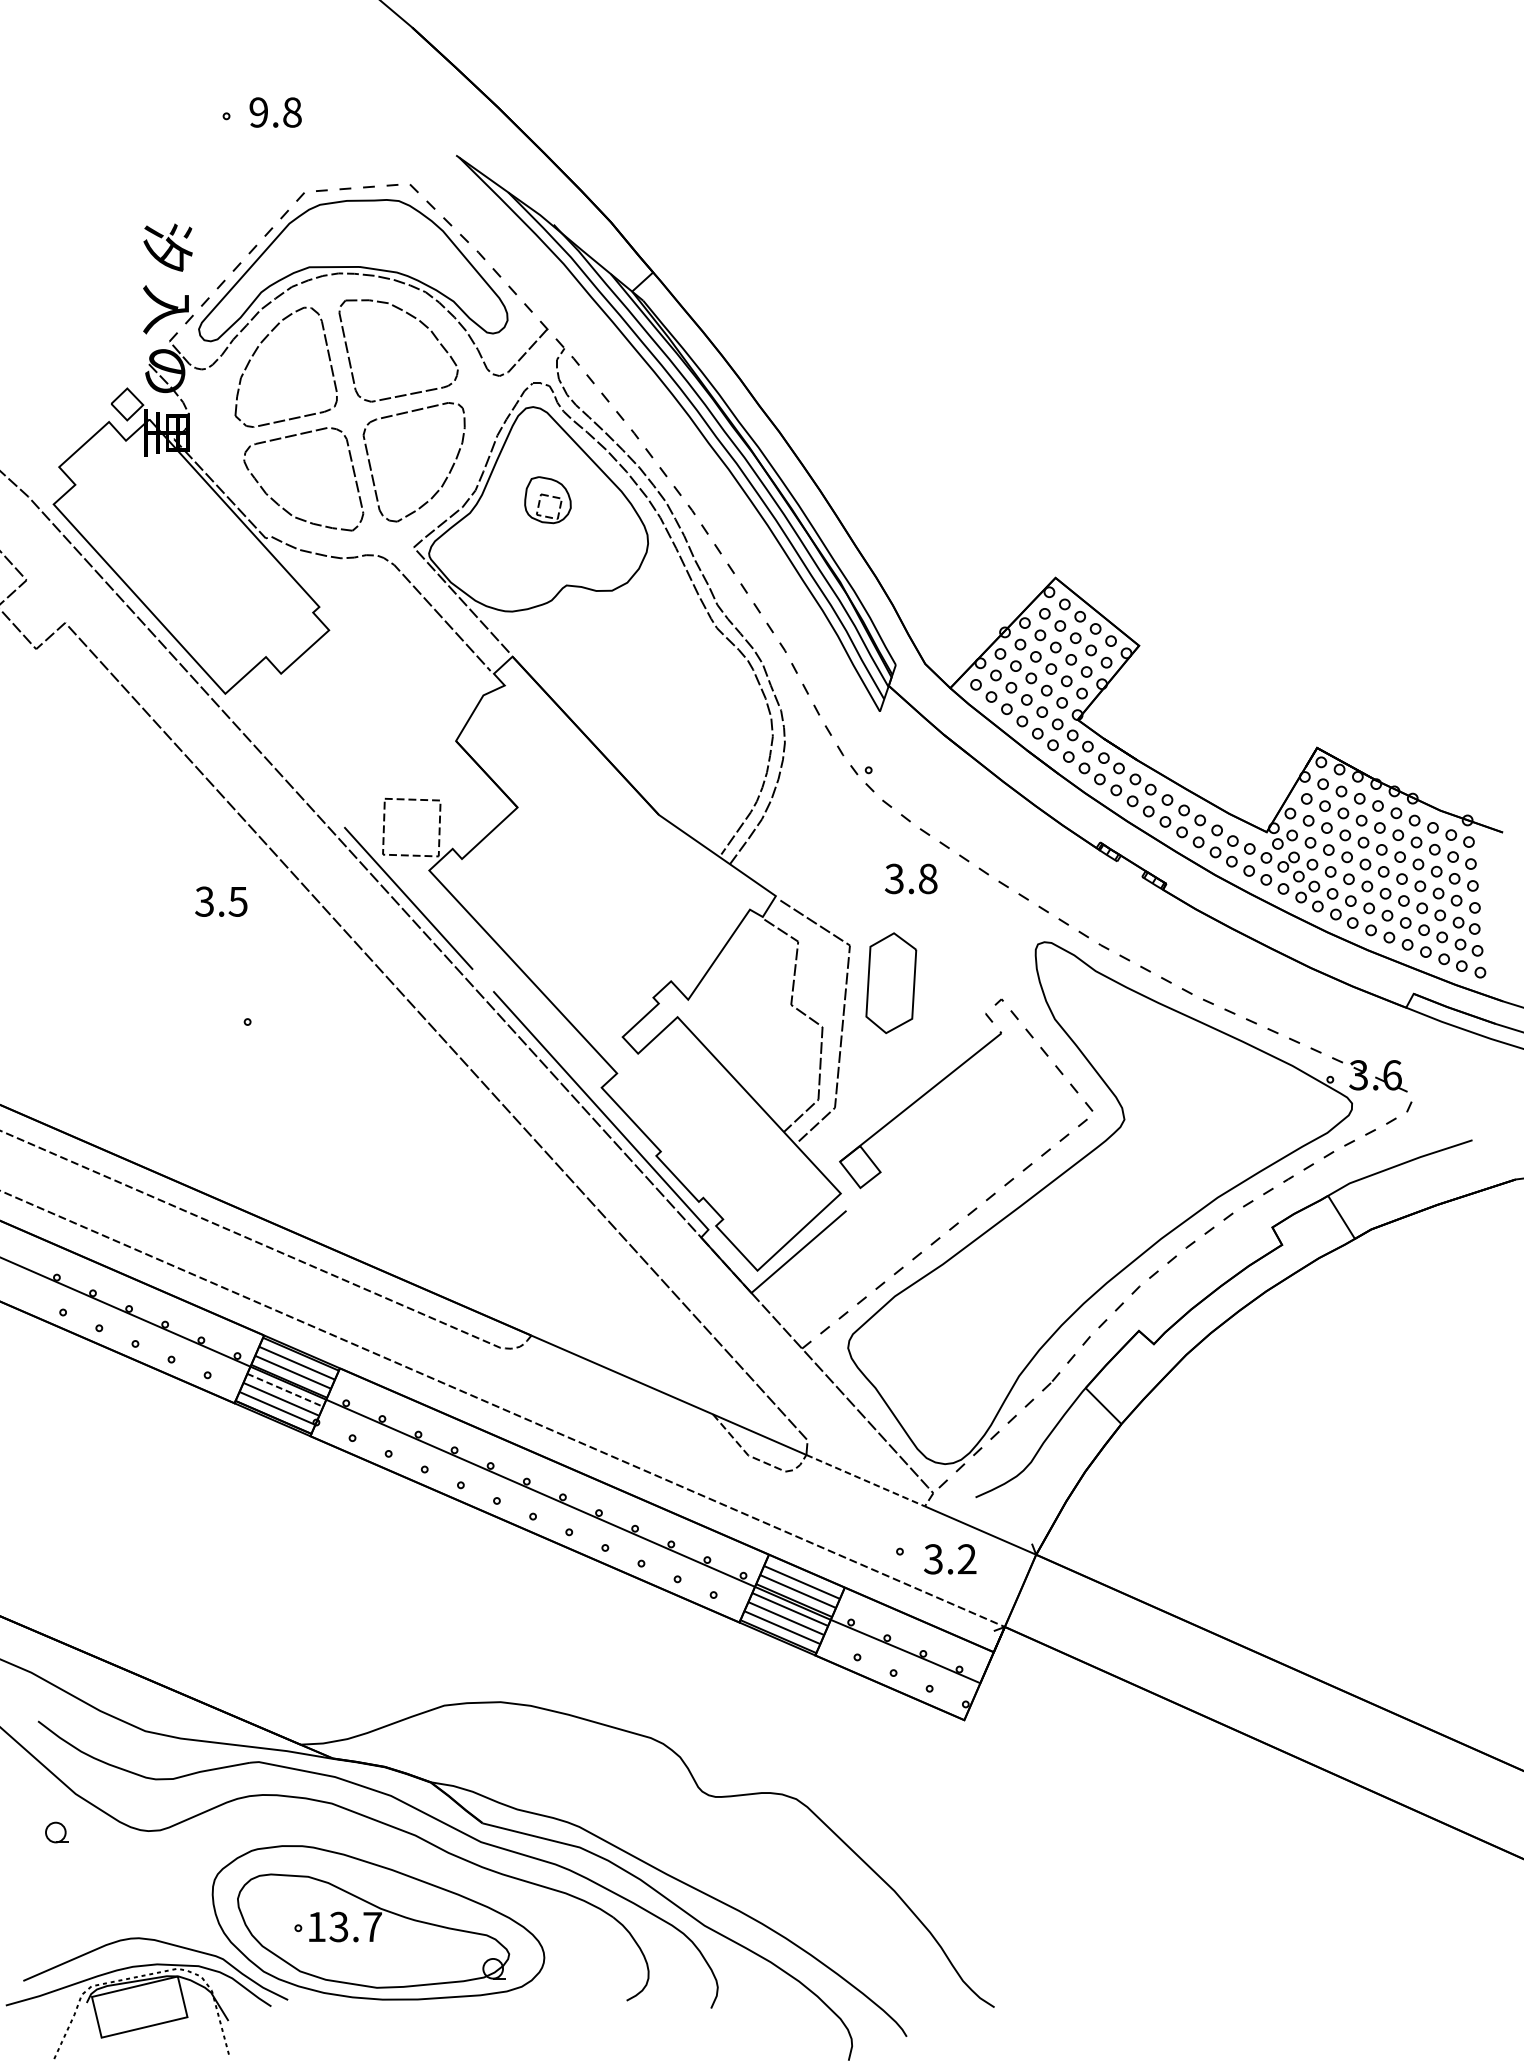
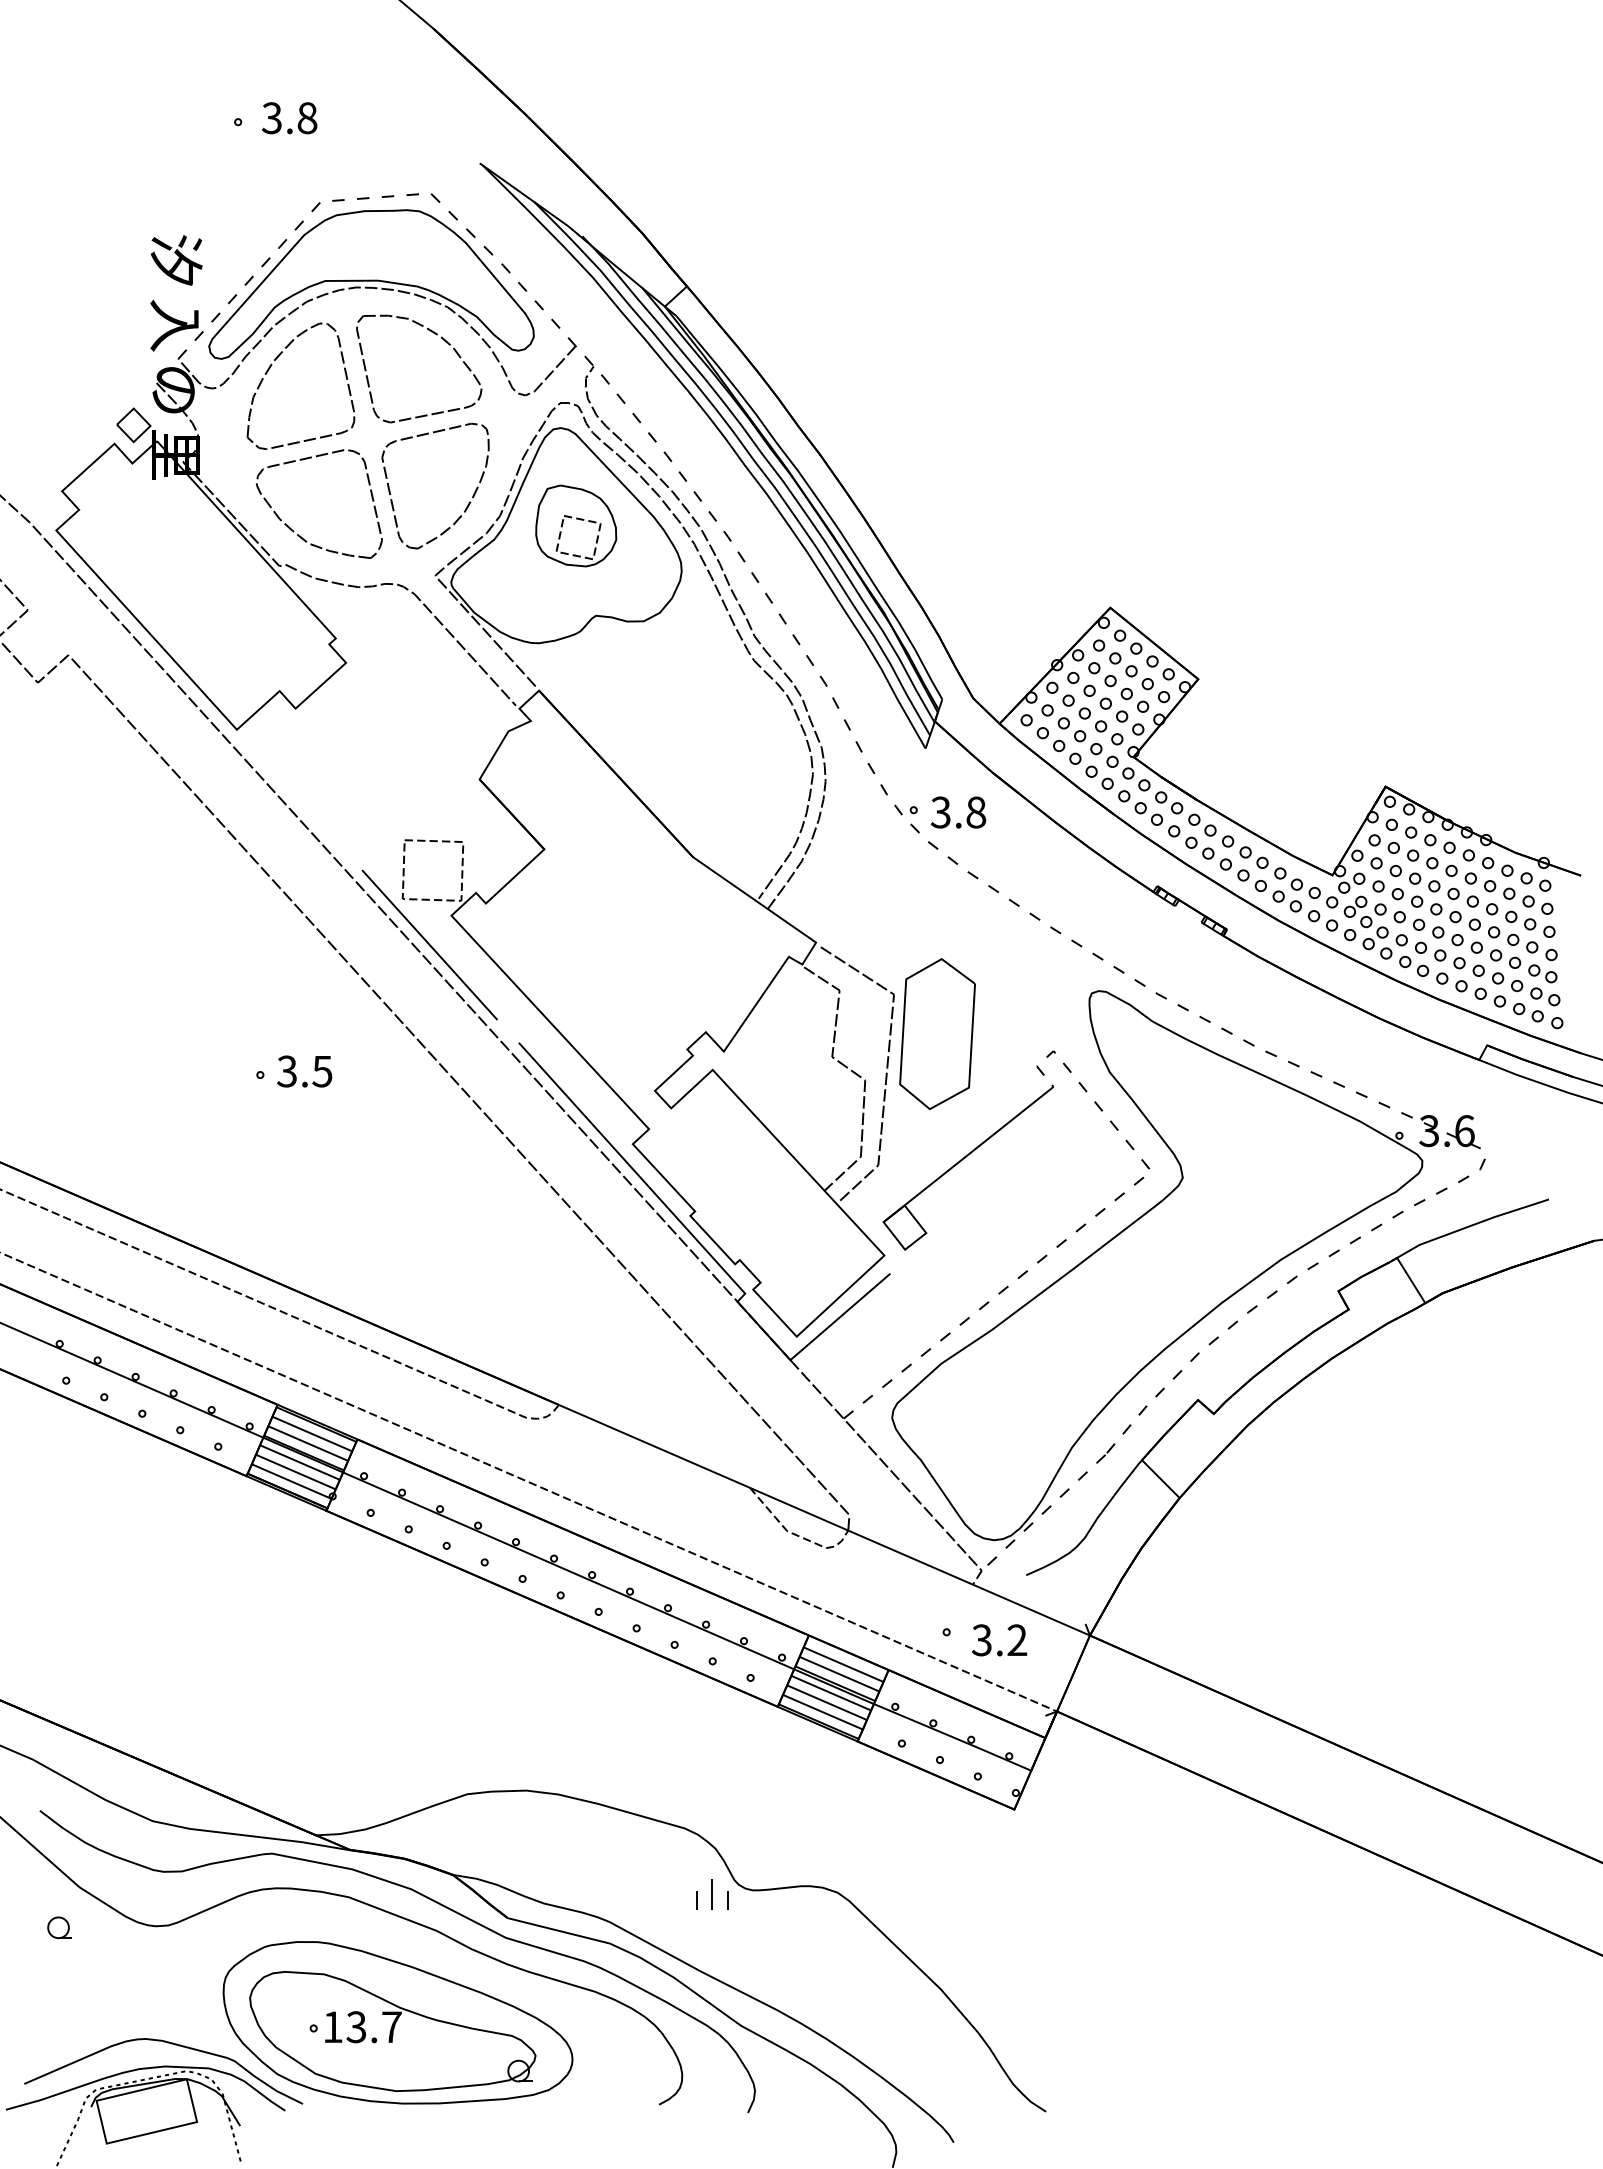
text: (258, 112) -> (271, 118), 9.8 -> 3.8
part: (548, 499) -> (576, 525), size x1.67
text: (911, 878) -> (958, 812), moved
text: (221, 901) -> (304, 1071), moved
part: (891, 983) -> (937, 1034), size x1.43
line: (284, 1390) -> (299, 1462), dashed -> solid
line: (865, 1480) -> (910, 1557), dashed -> solid
part: (677, 1800) -> (712, 1894), added

